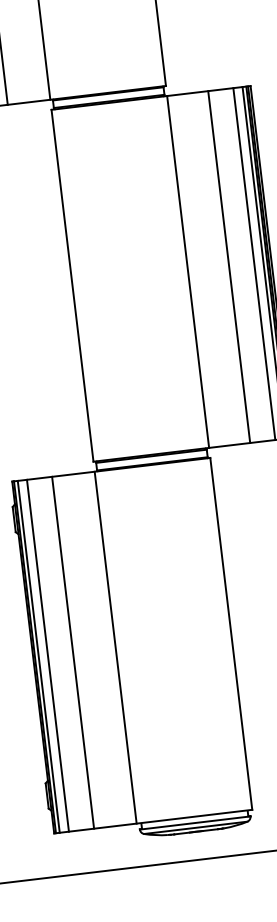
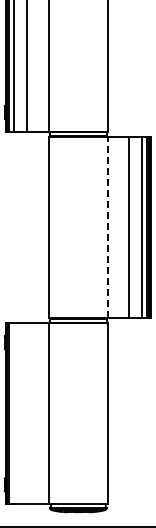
line: (188, 271) -> (108, 227), solid -> dashed
line: (72, 652) -> (26, 413), removed
line: (47, 655) -> (13, 413), removed

